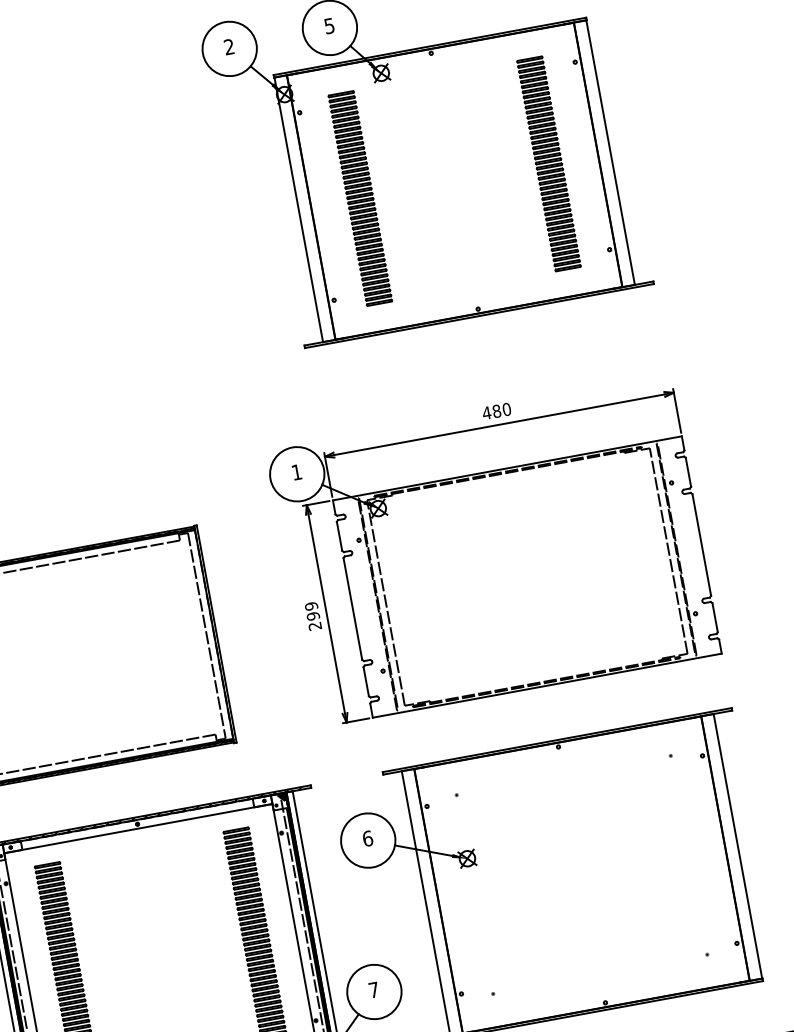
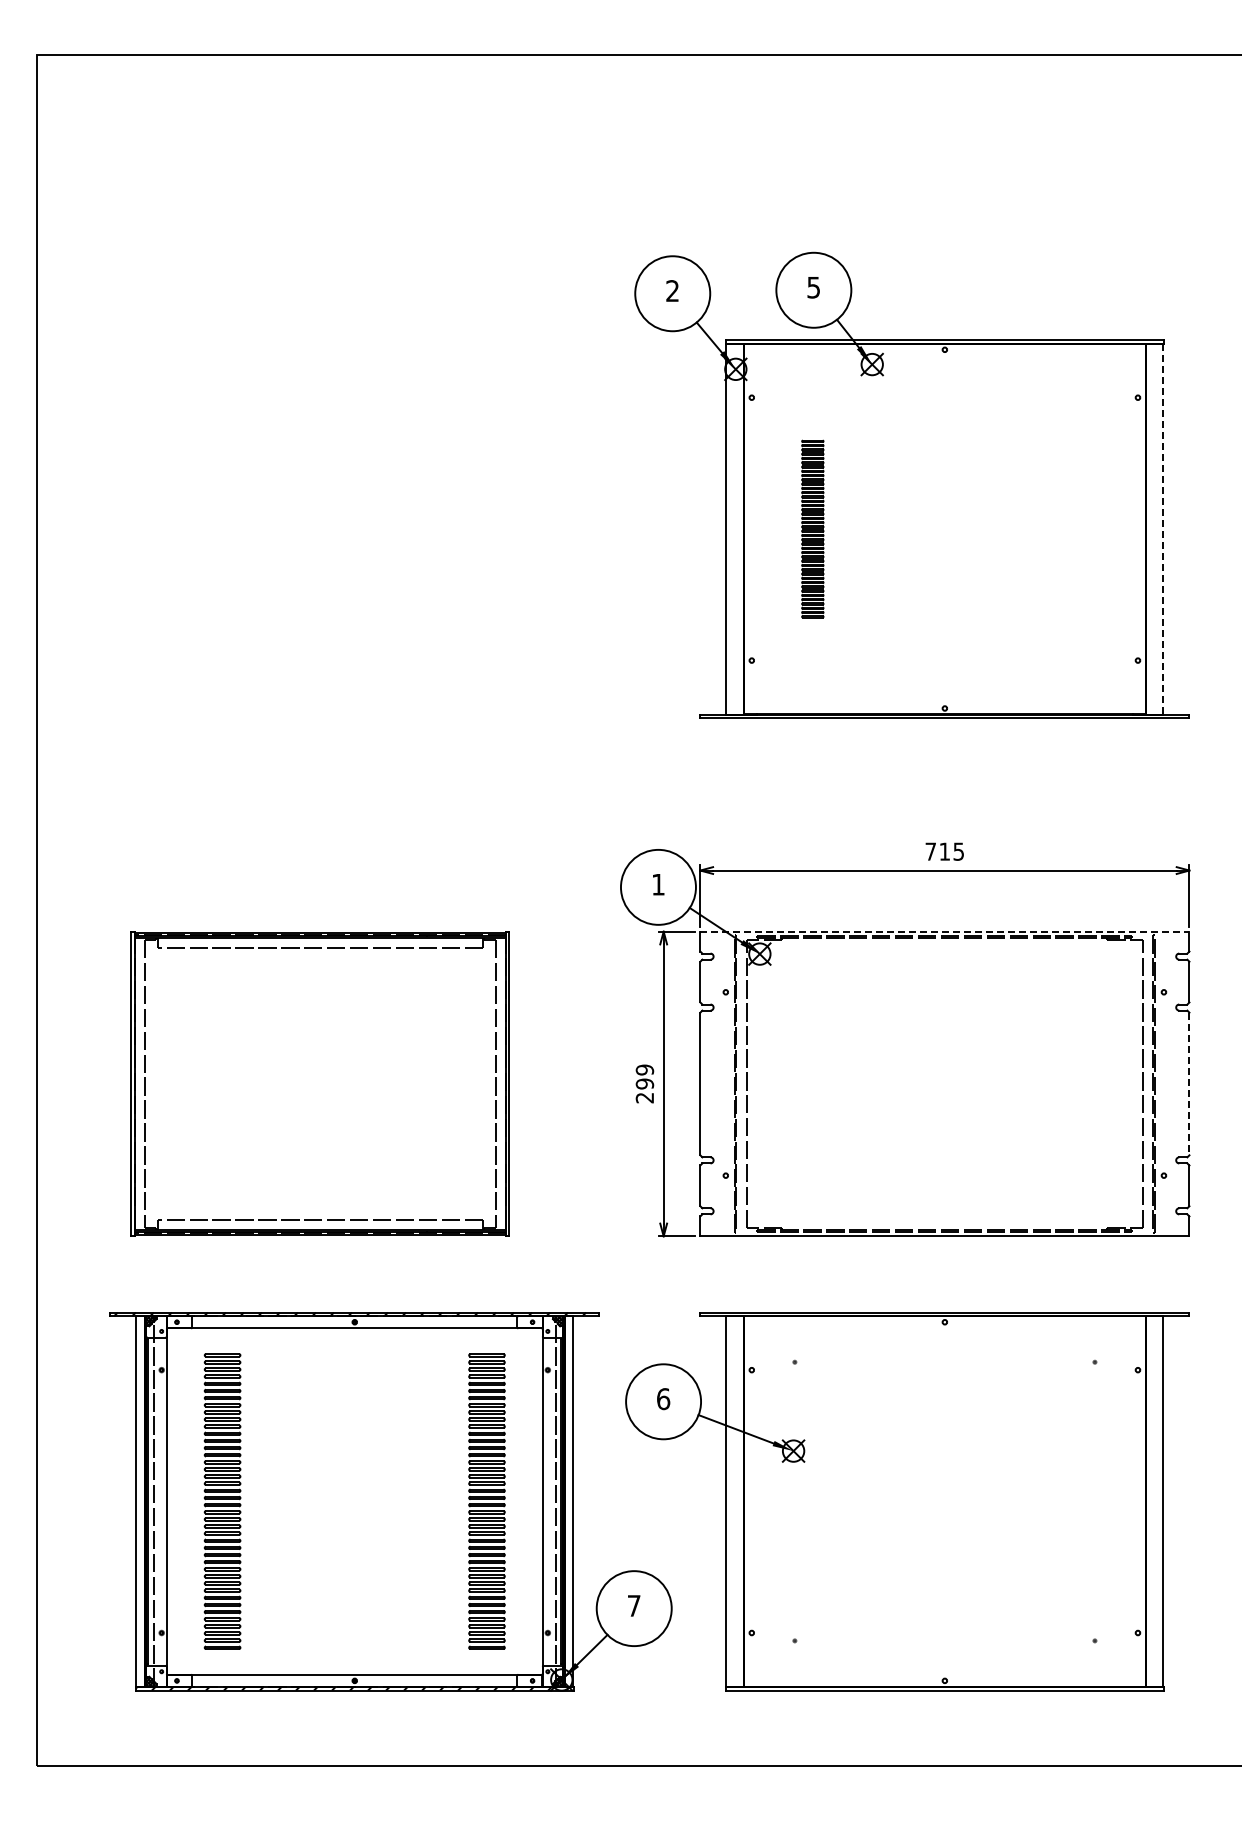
line: (610, 152) -> (1163, 529), solid -> dashed
part: (548, 163) -> (1076, 528), removed
part: (360, 198) -> (812, 528), size x0.6
text: (496, 411) -> (944, 851), 480 -> 715
line: (507, 468) -> (944, 931), solid -> dashed
line: (701, 545) -> (1189, 1084), solid -> dashed

